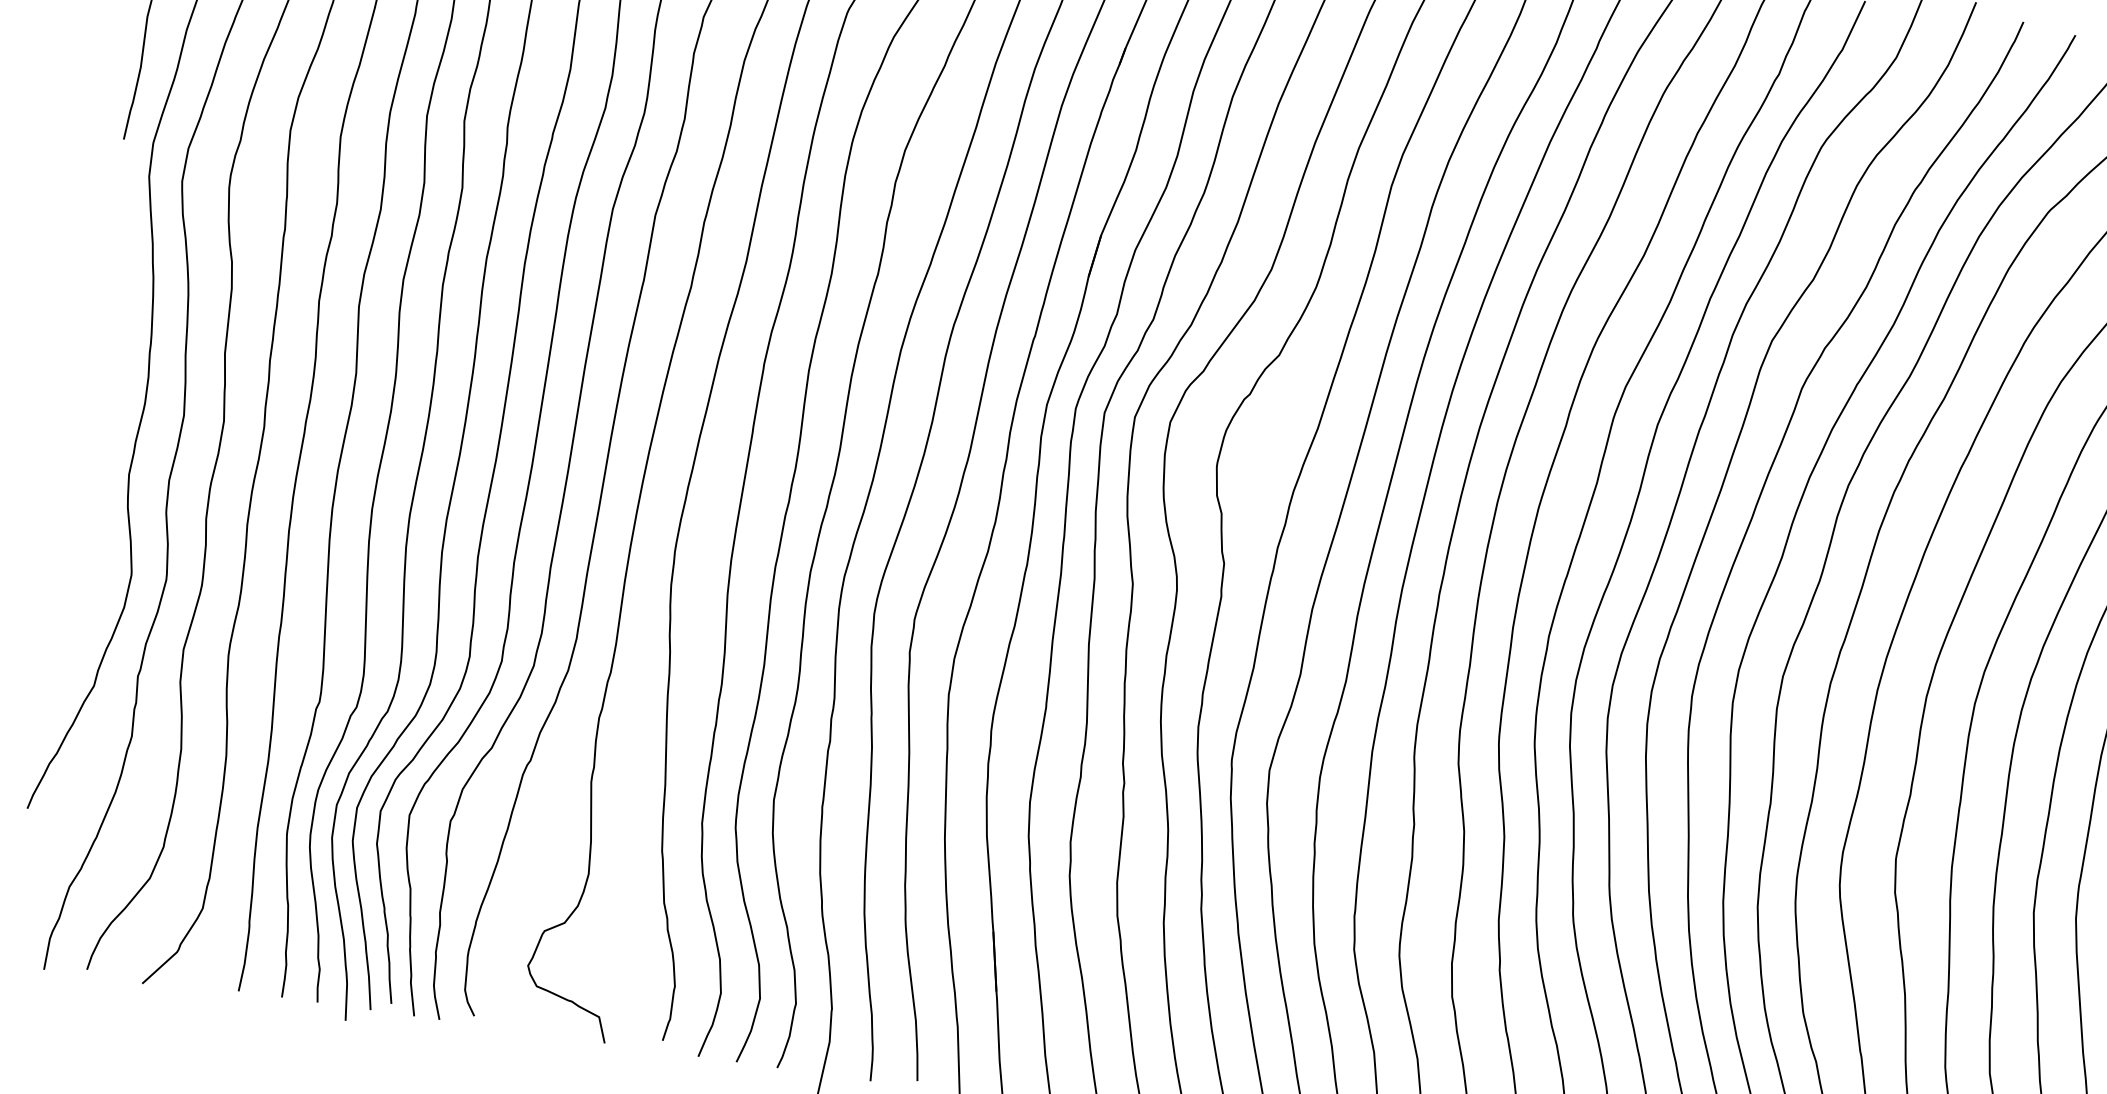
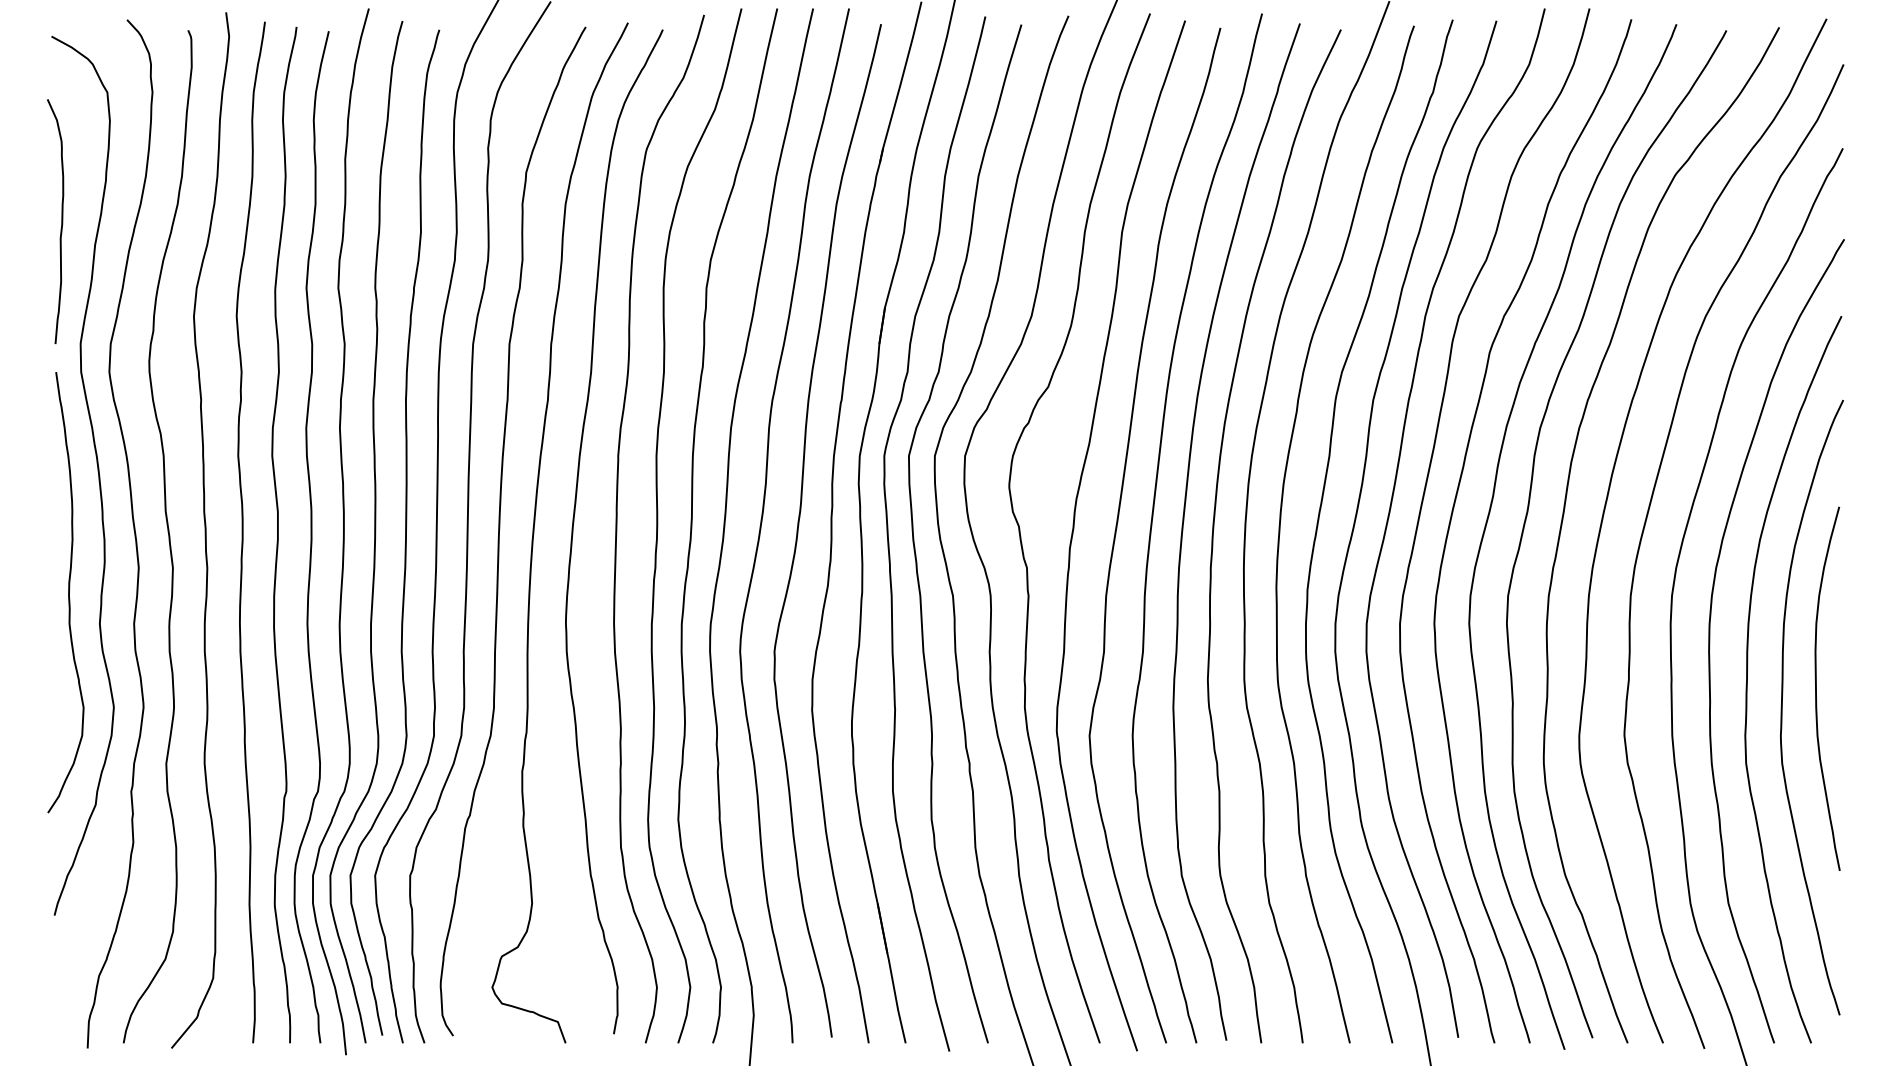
curve: (97, 432) -> (68, 592), added

